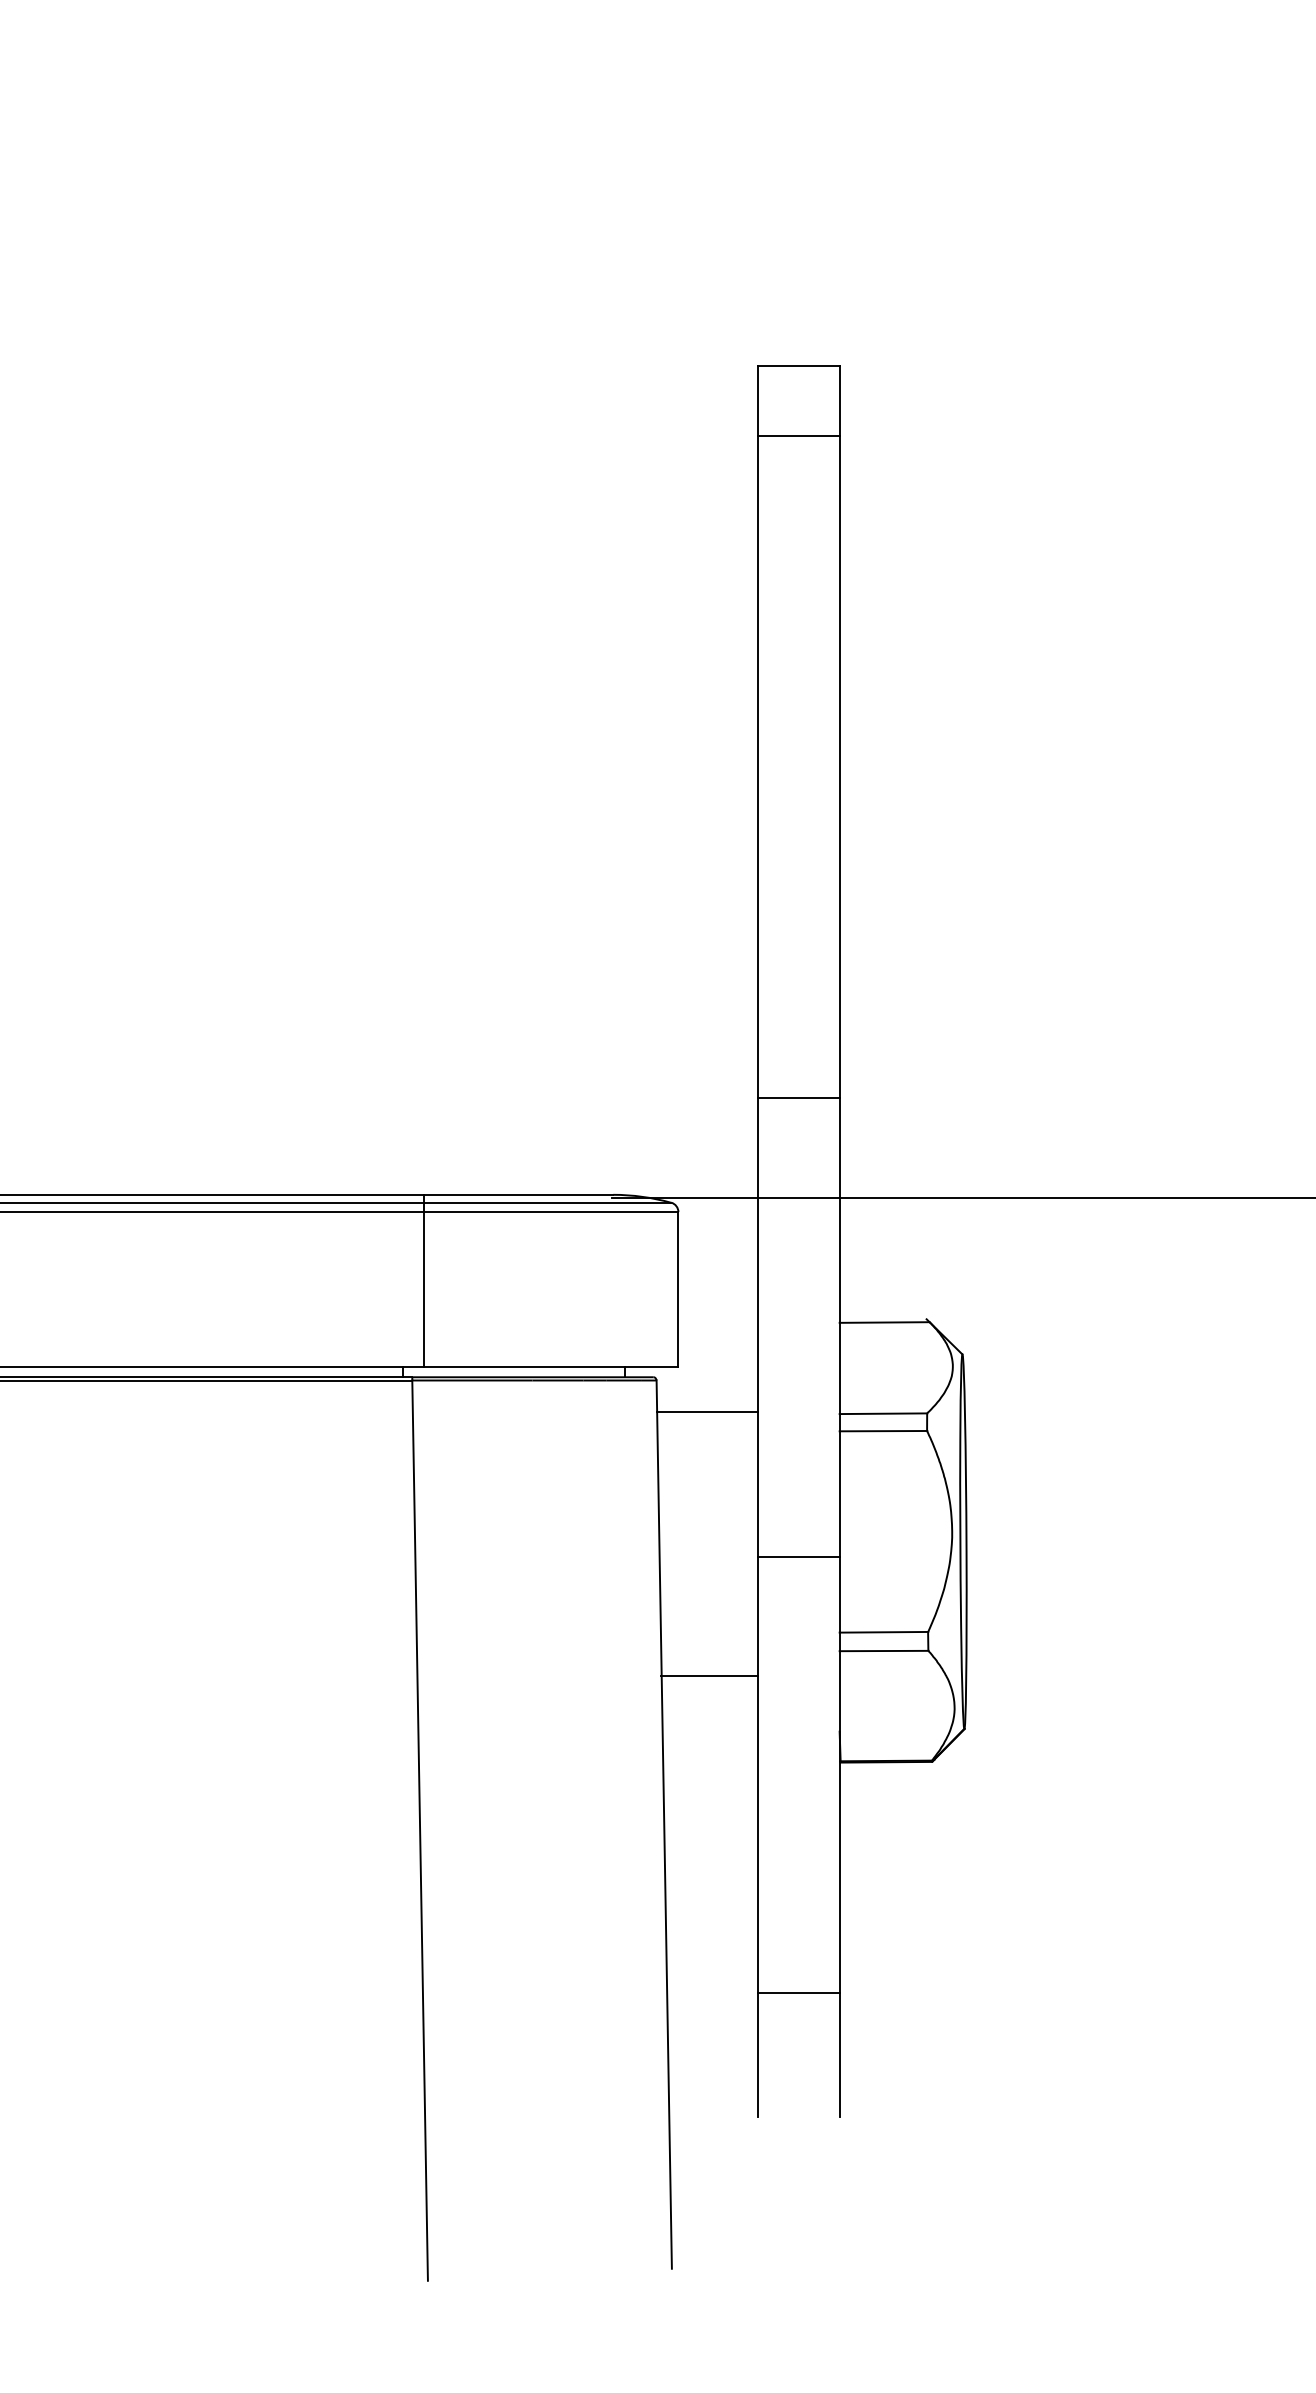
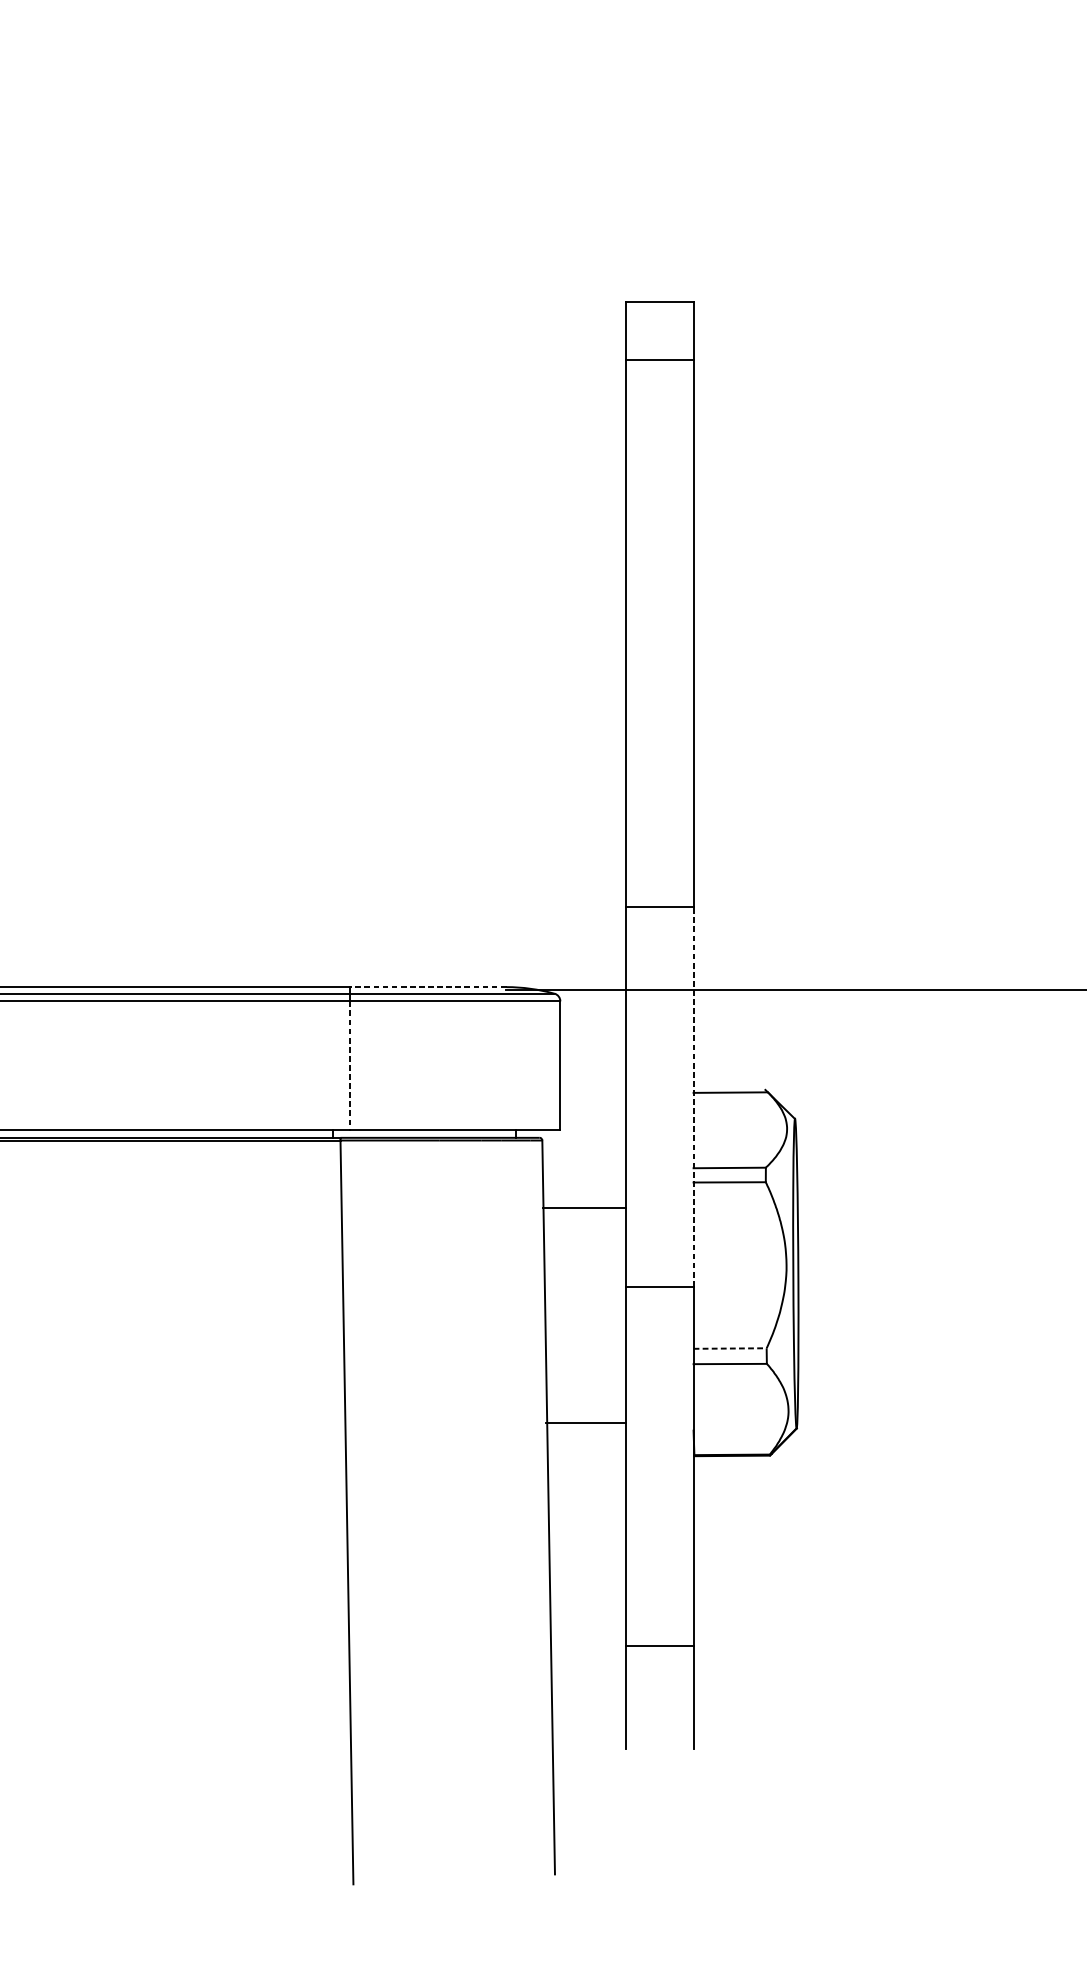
line: (518, 1194) -> (428, 986), solid -> dashed
line: (424, 1289) -> (350, 1065), solid -> dashed
line: (839, 1327) -> (693, 1096), solid -> dashed
line: (707, 1411) -> (584, 1208), moved
line: (884, 1632) -> (730, 1348), solid -> dashed
line: (709, 1675) -> (586, 1423), moved

